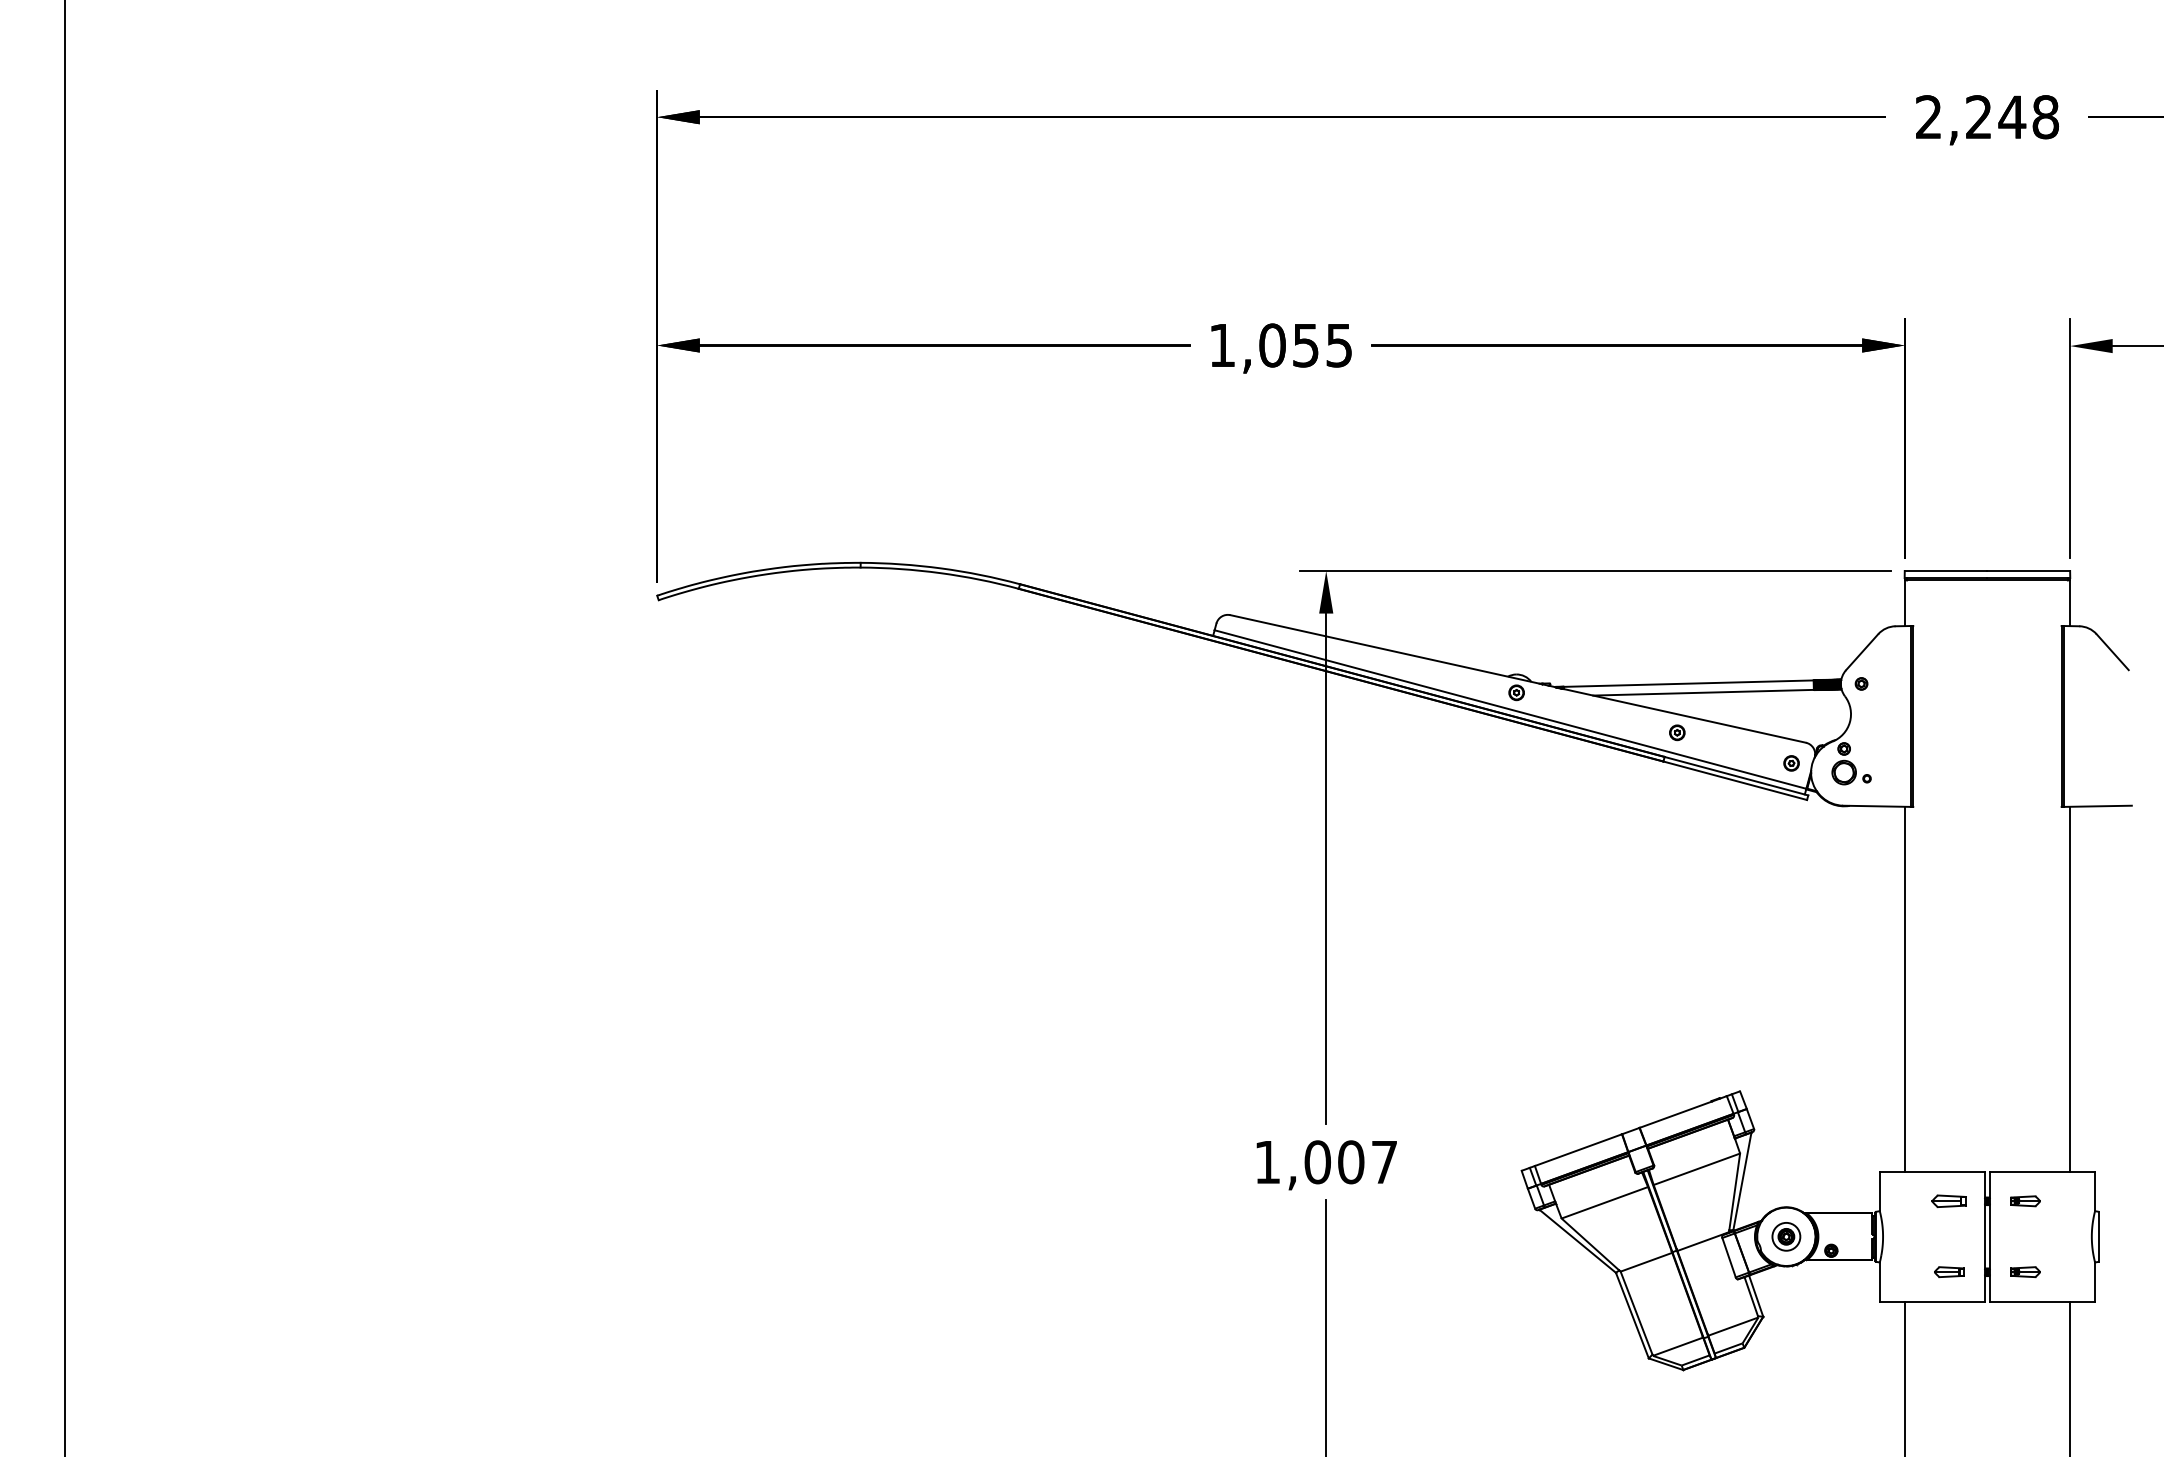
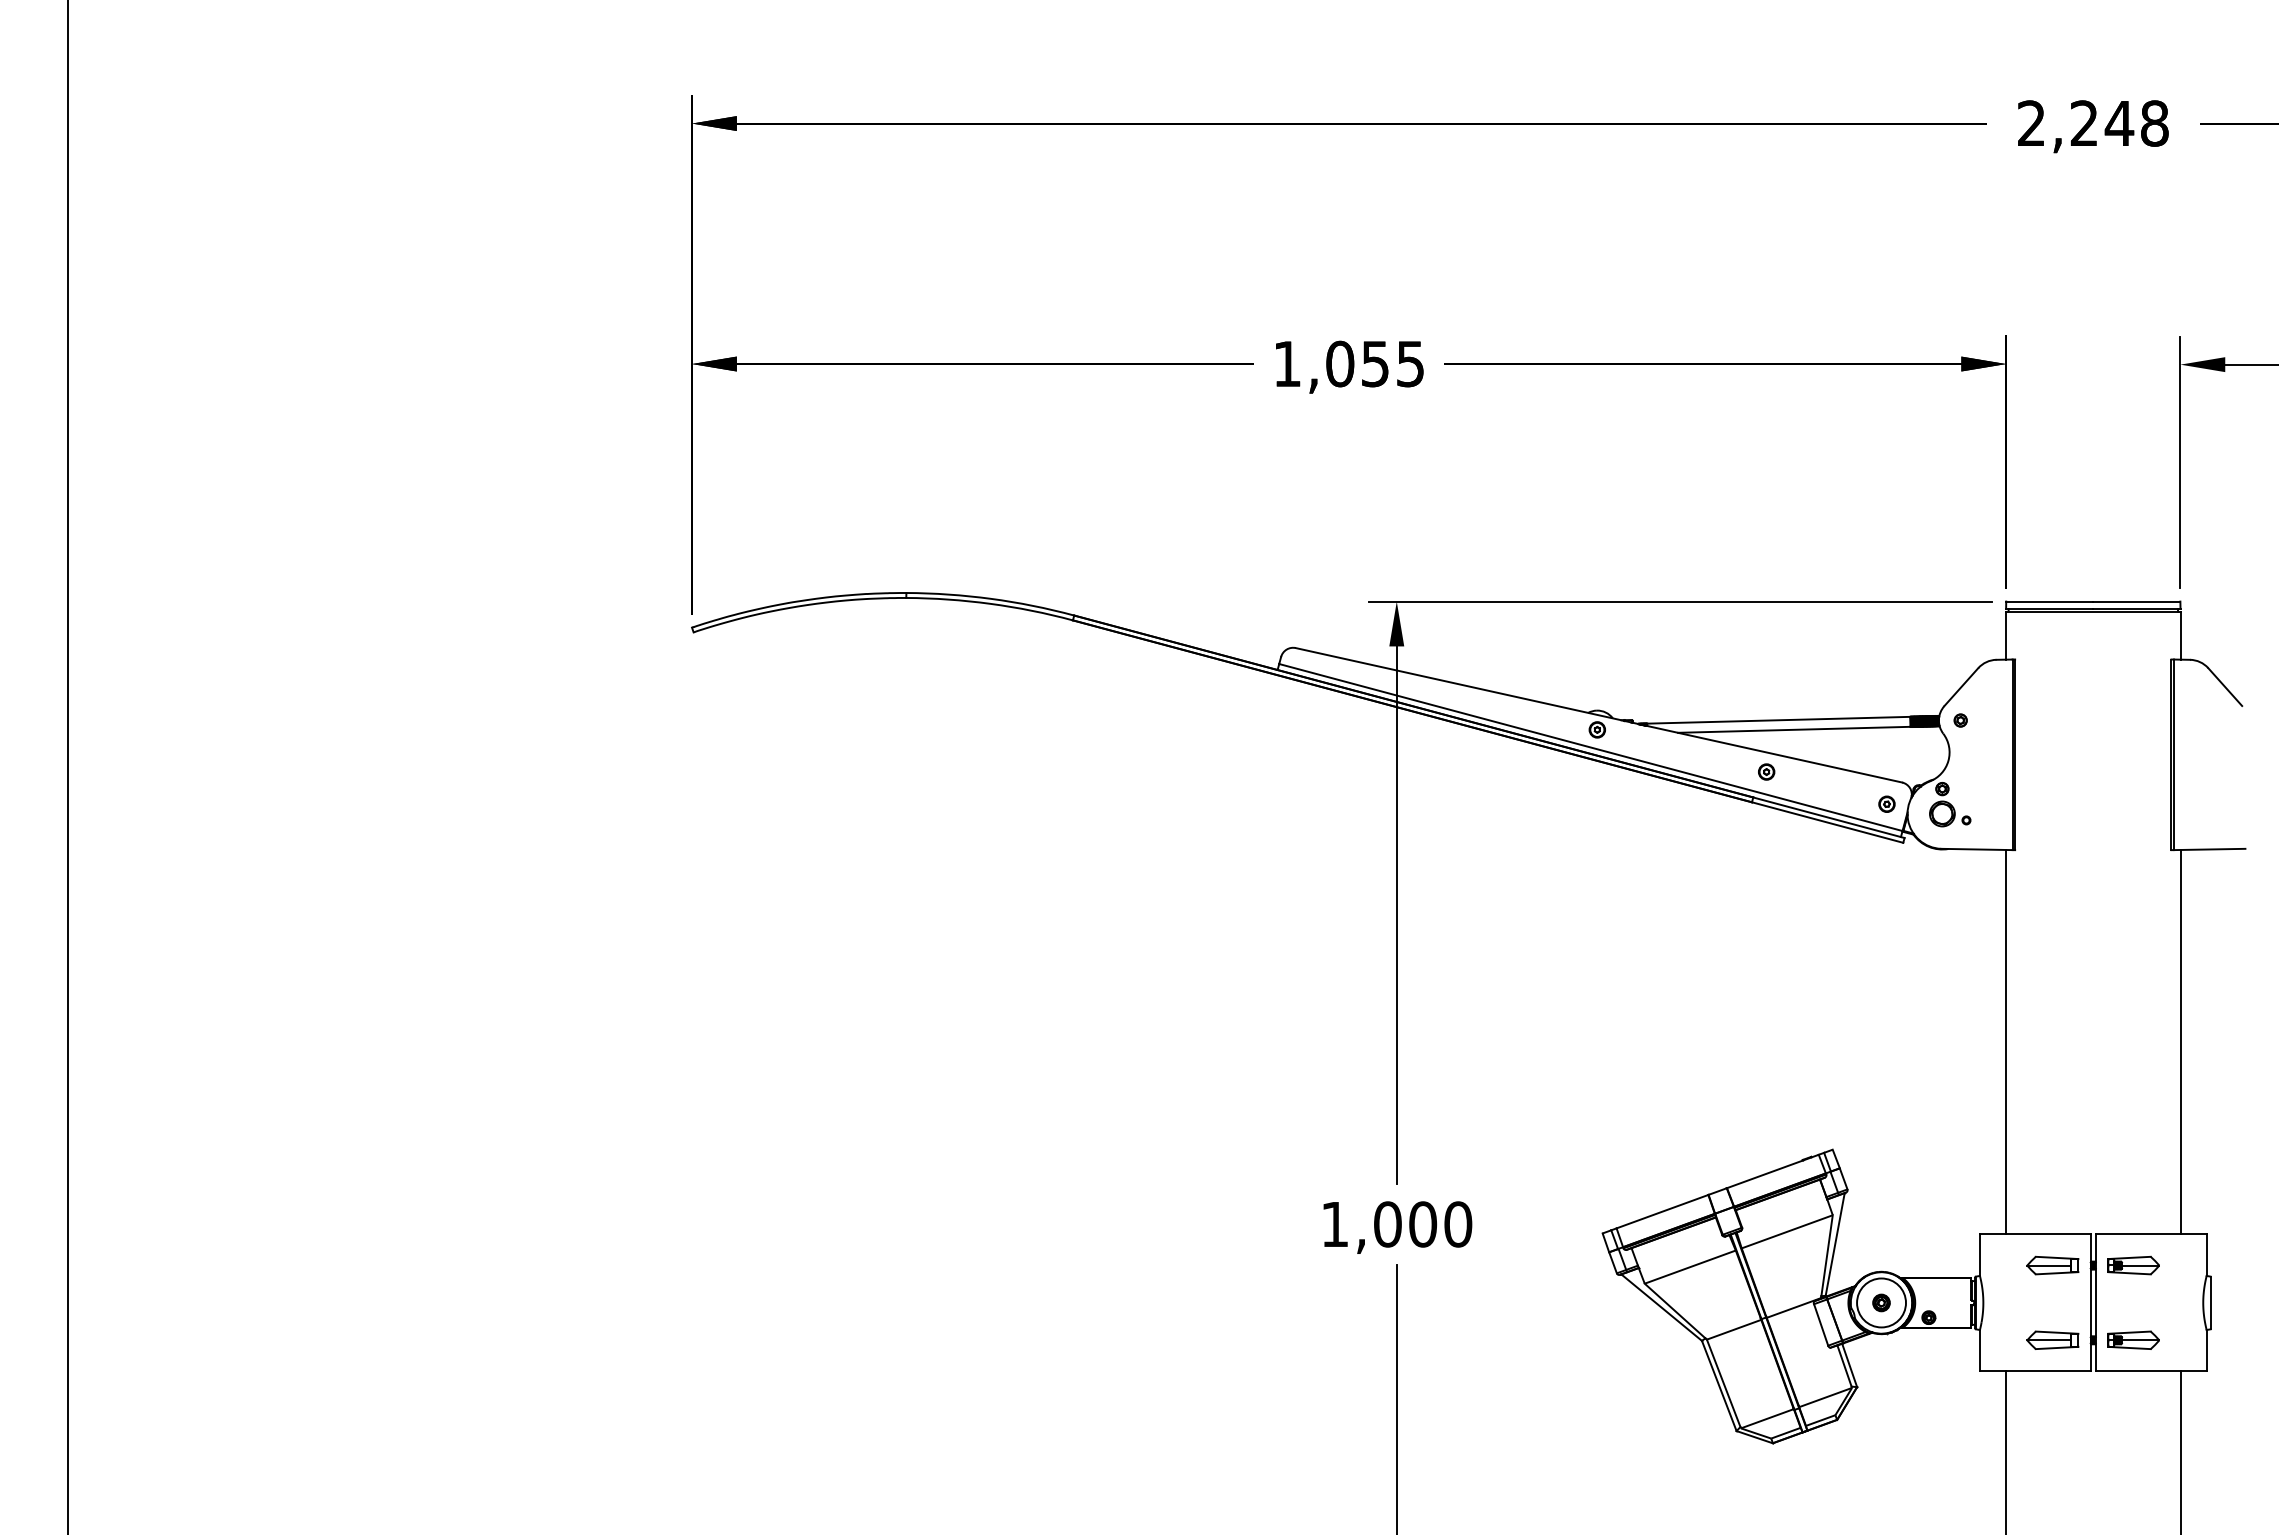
text: (1384, 1162) -> (1458, 1224), 1,007 -> 1,000
part: (1948, 1201) -> (2052, 1265), size x1.43
part: (2025, 1201) -> (2133, 1265), size x1.67
circle: (1786, 1236) -> (1881, 1302), size x1.67
part: (1948, 1271) -> (2052, 1339), size x1.67
part: (2025, 1271) -> (2133, 1339), size x1.67

